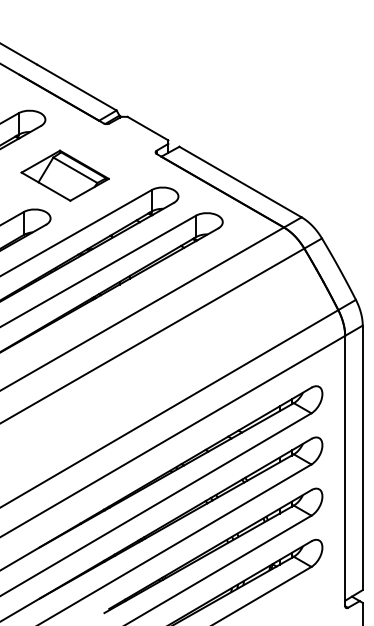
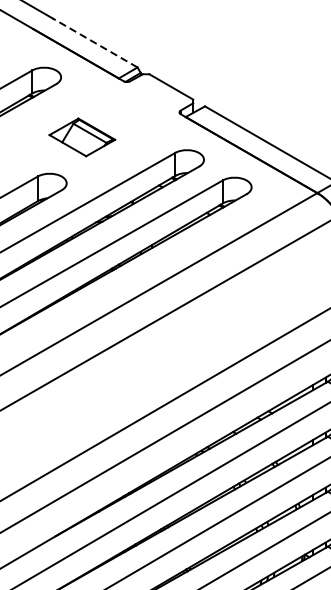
line: (76, 87) -> (94, 42), solid -> dashed
part: (64, 175) -> (81, 137), size x0.7

